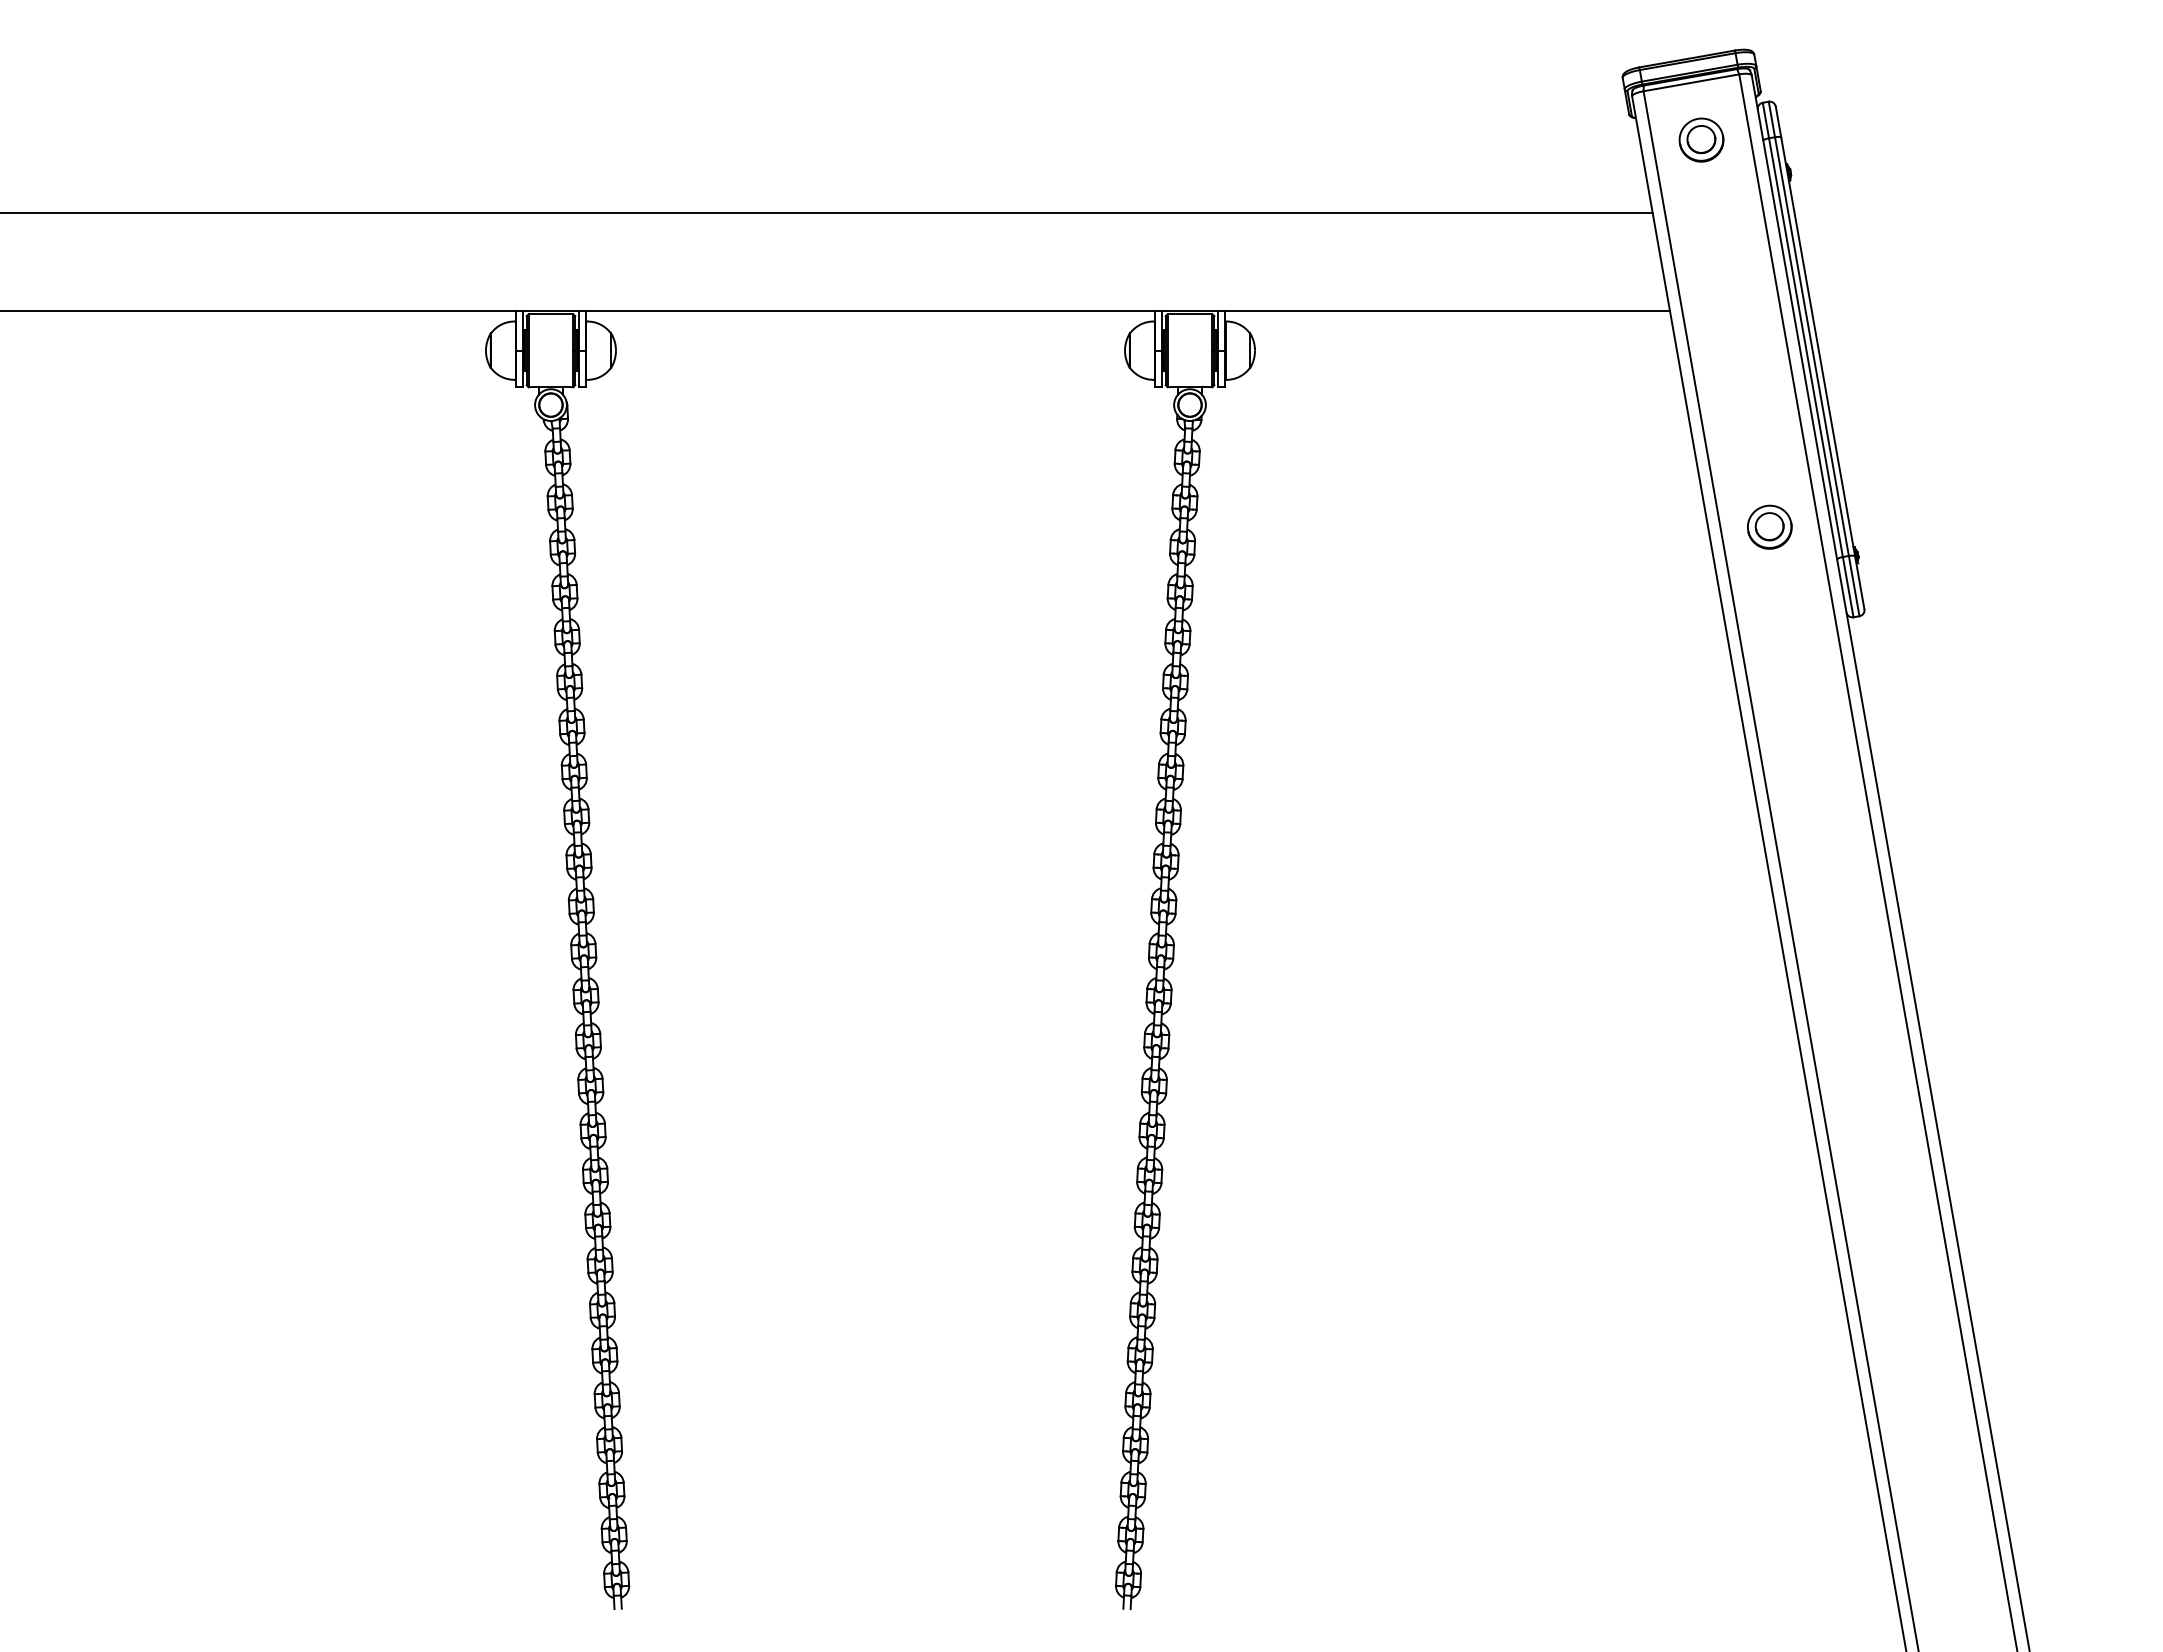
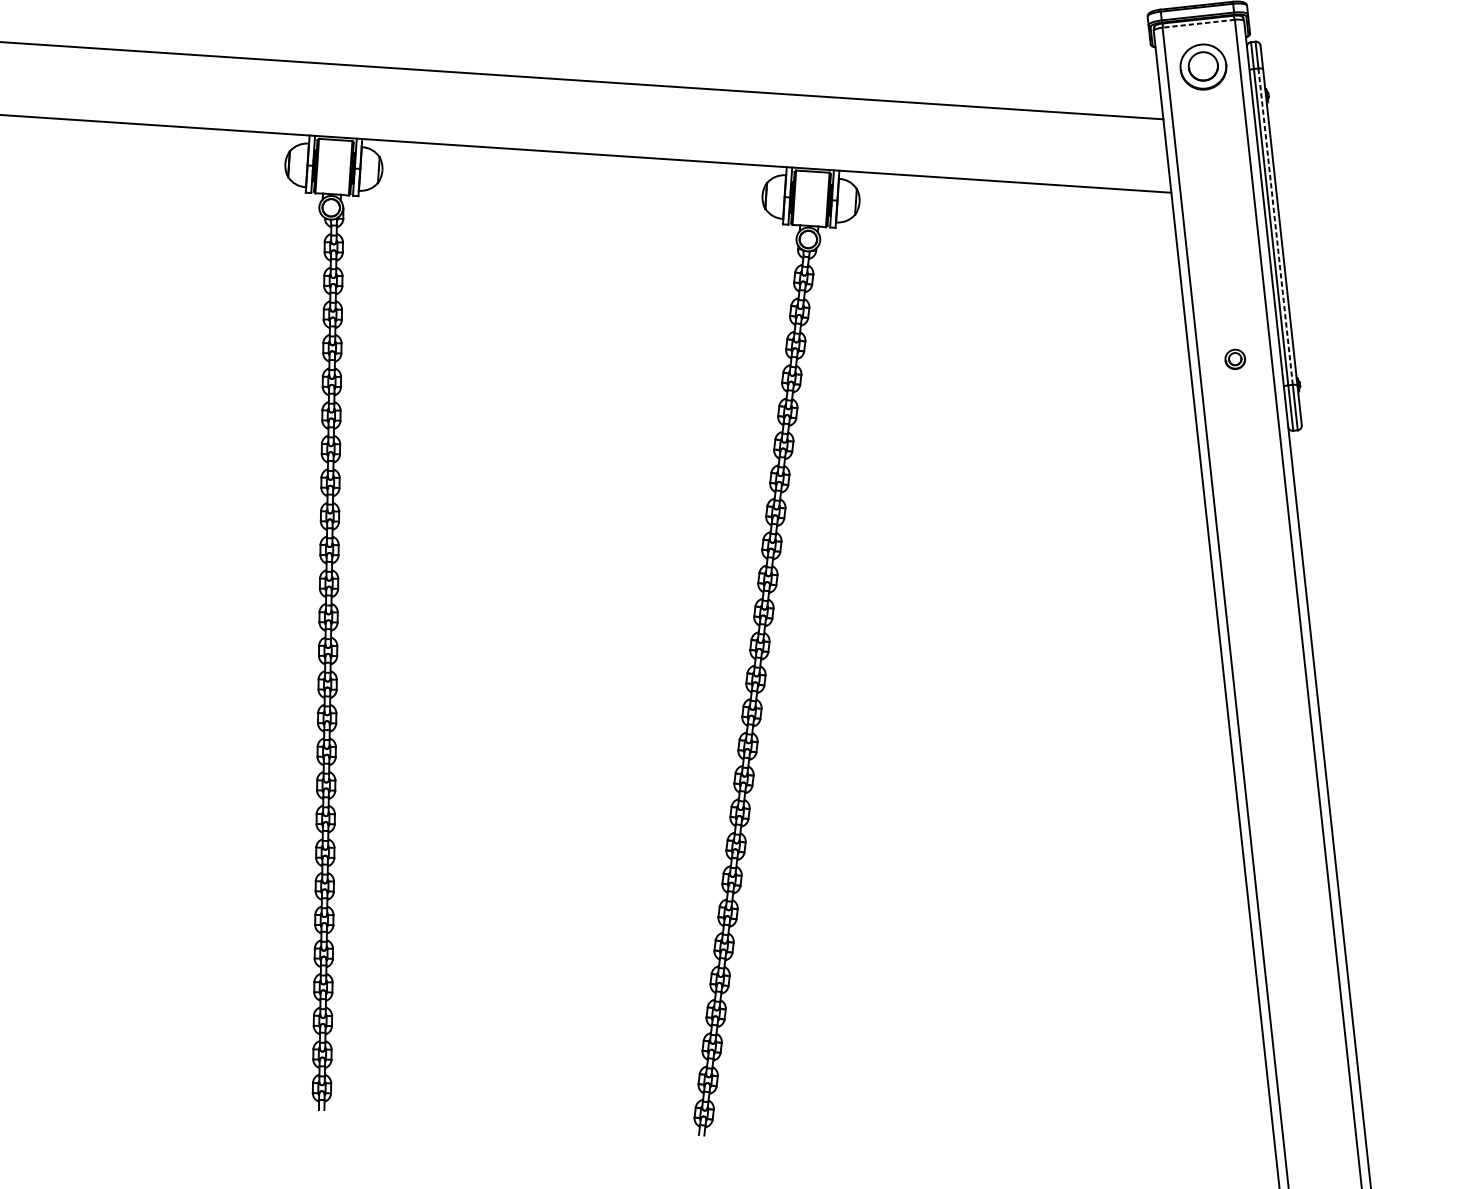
line: (1691, 82) -> (1198, 23), solid -> dashed
part: (1701, 139) -> (1203, 66), size x1.4
line: (1811, 346) -> (1275, 226), solid -> dashed
part: (1769, 526) -> (1235, 358), size x0.6

